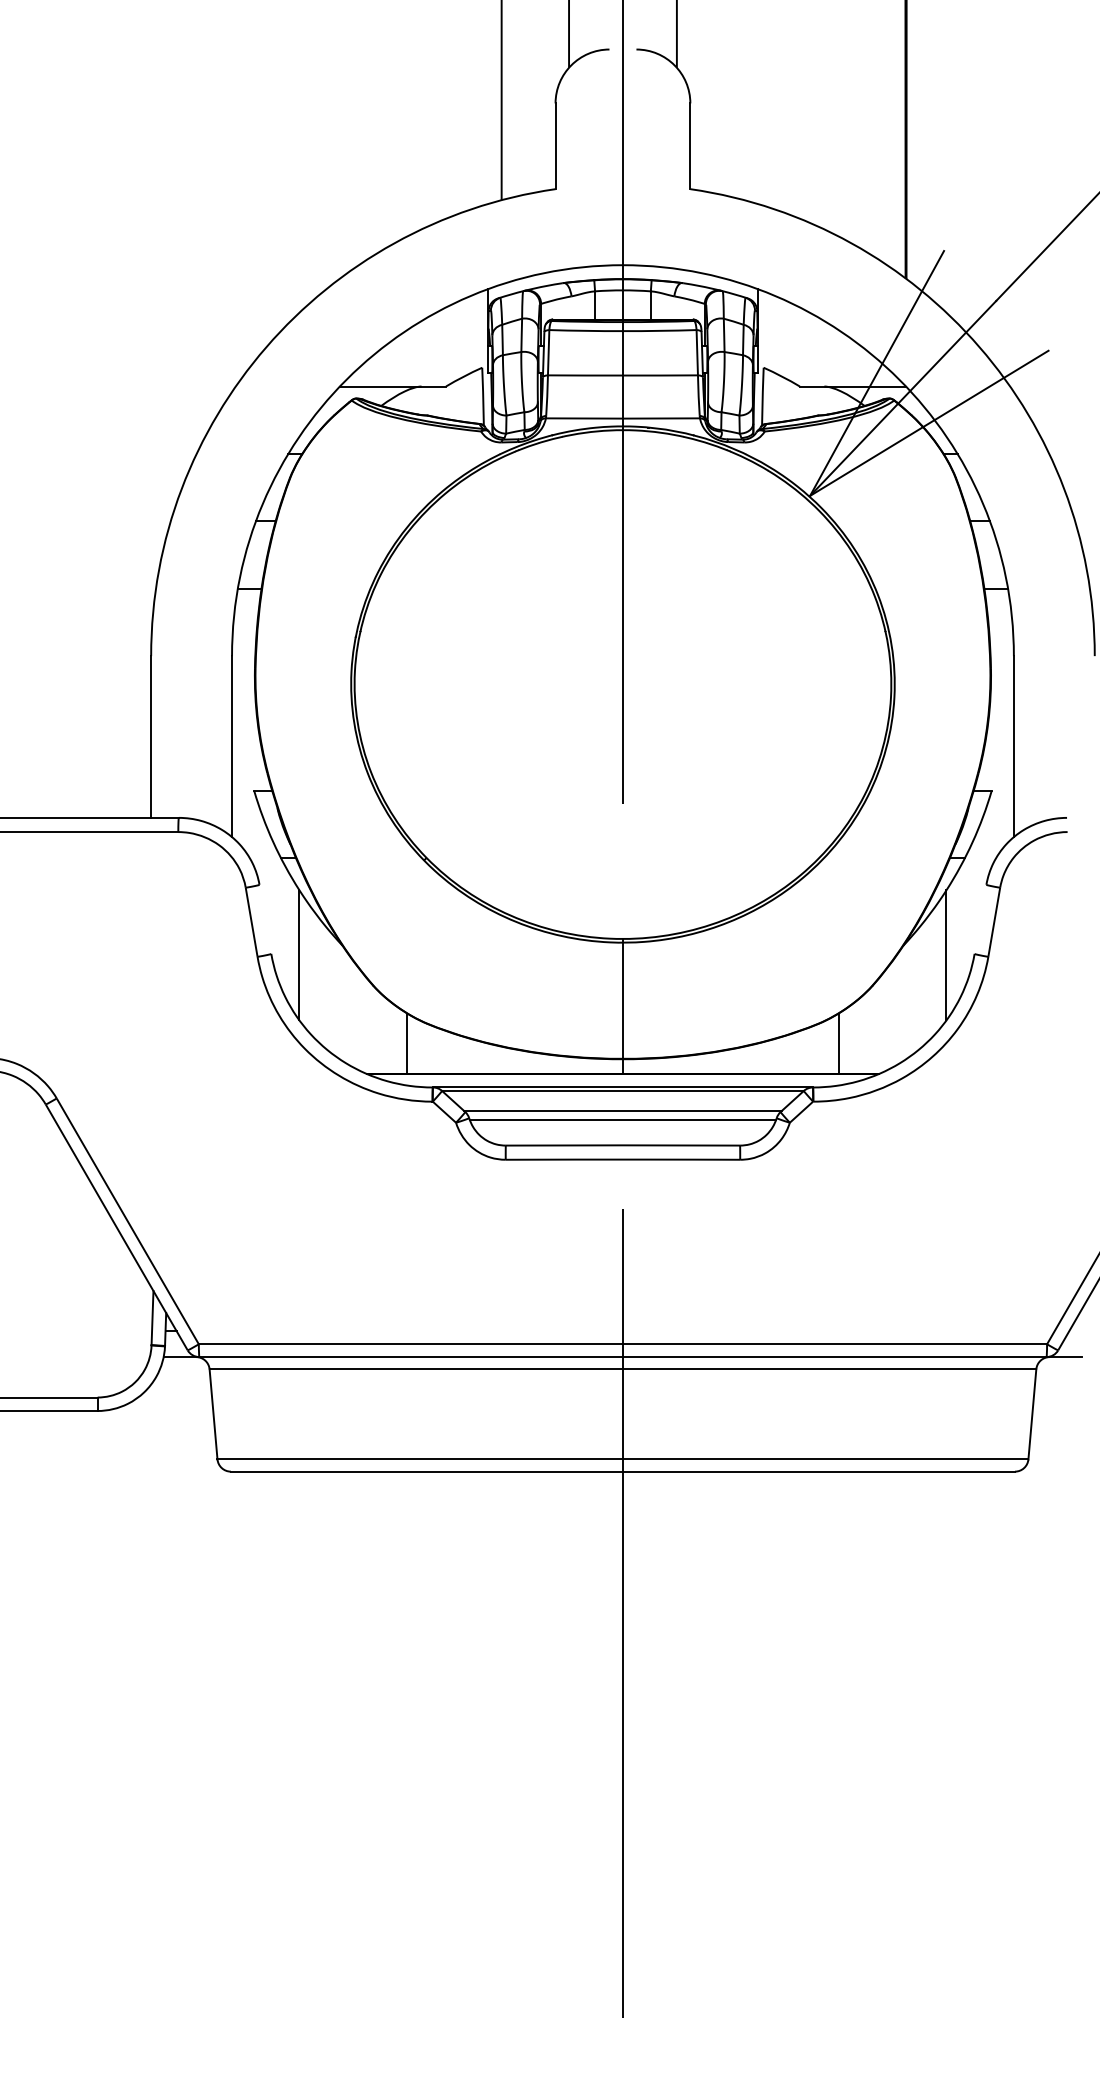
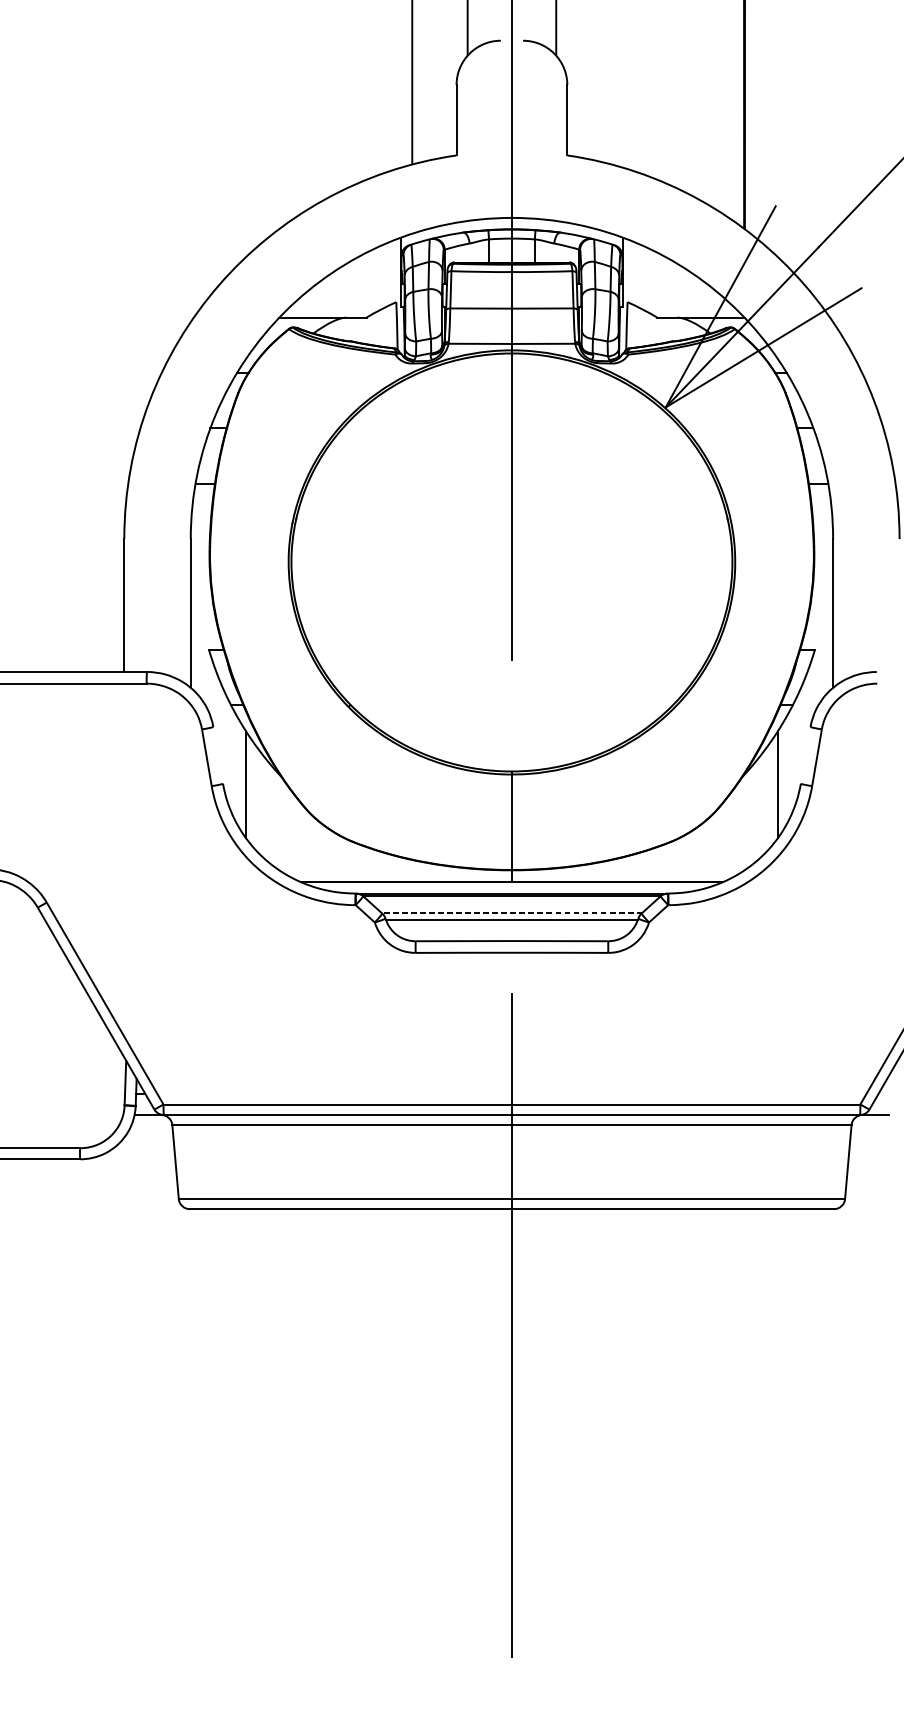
line: (407, 1043) -> (334, 857), removed
line: (838, 1043) -> (689, 857), removed
line: (622, 1110) -> (511, 912), solid -> dashed

